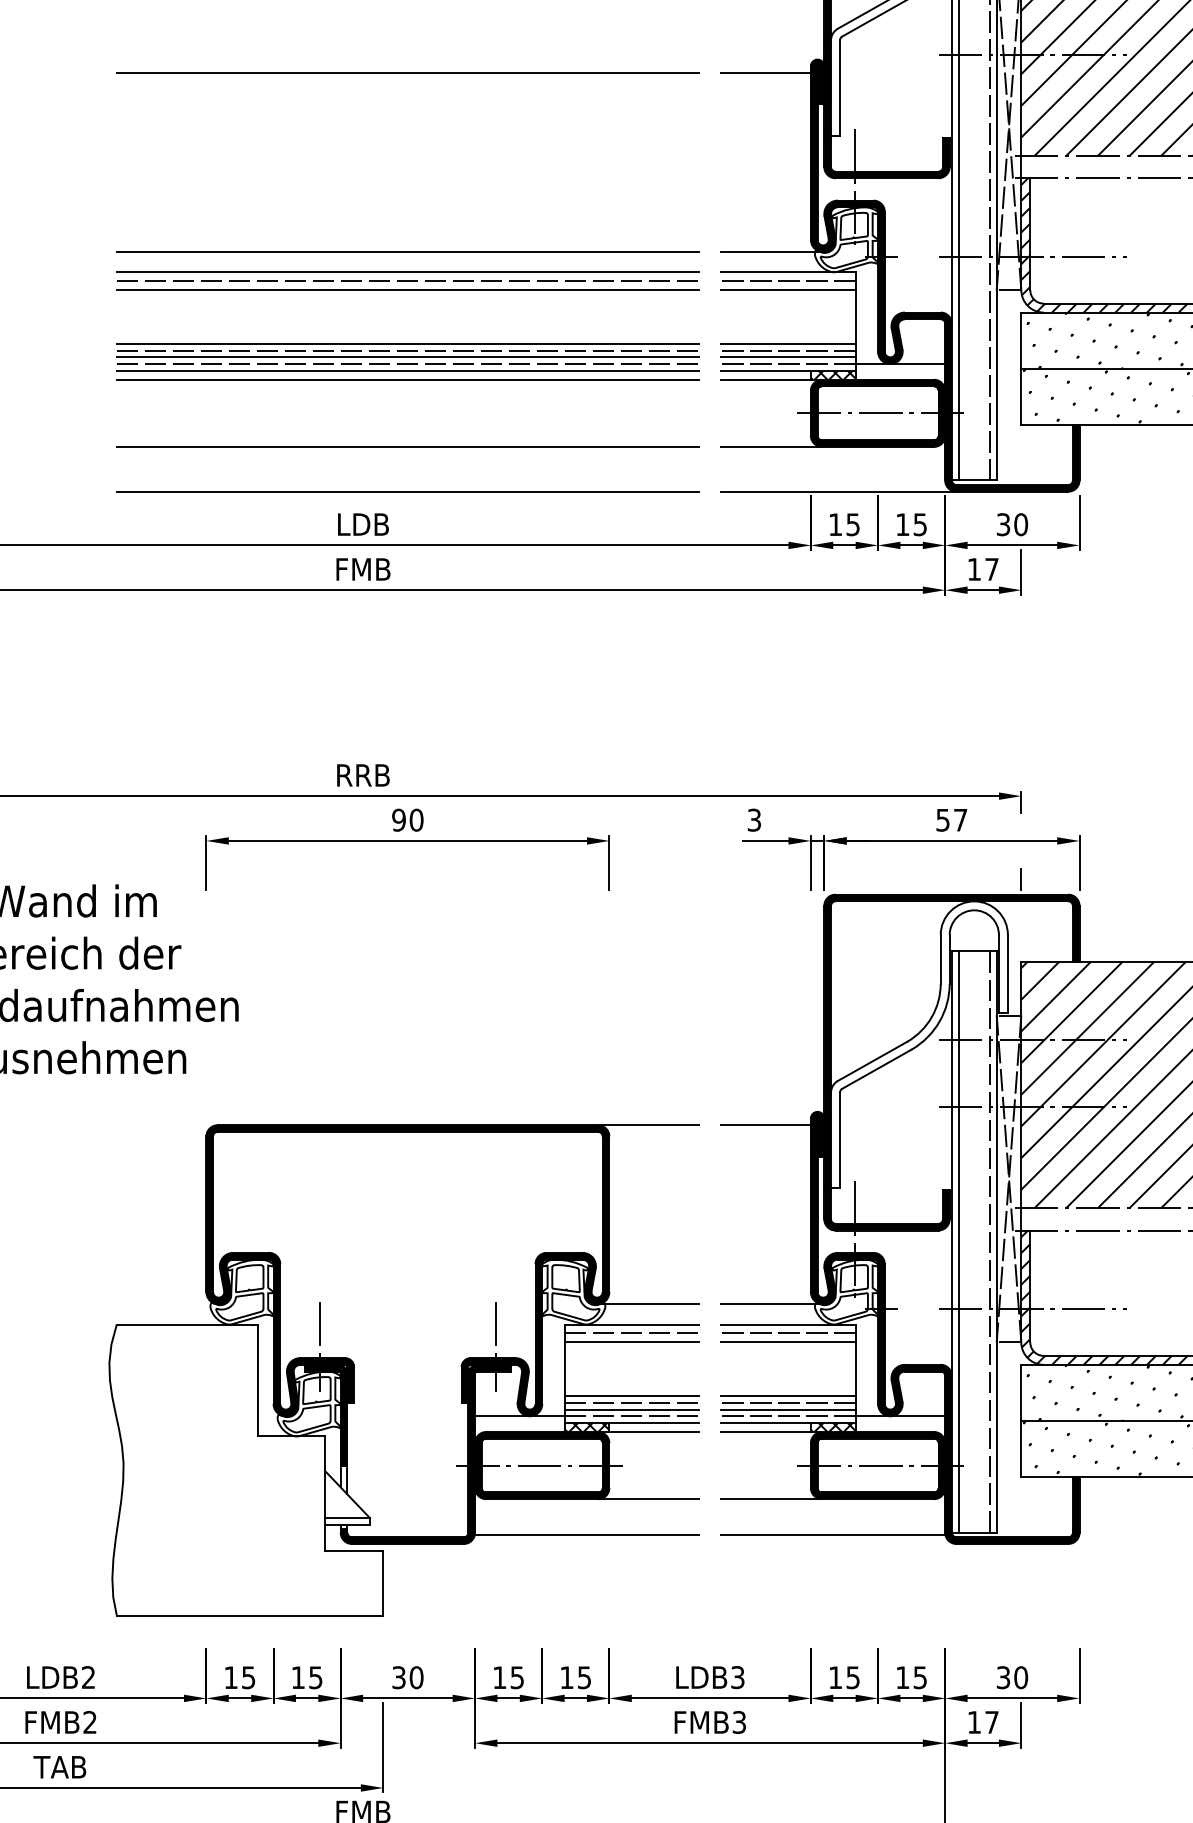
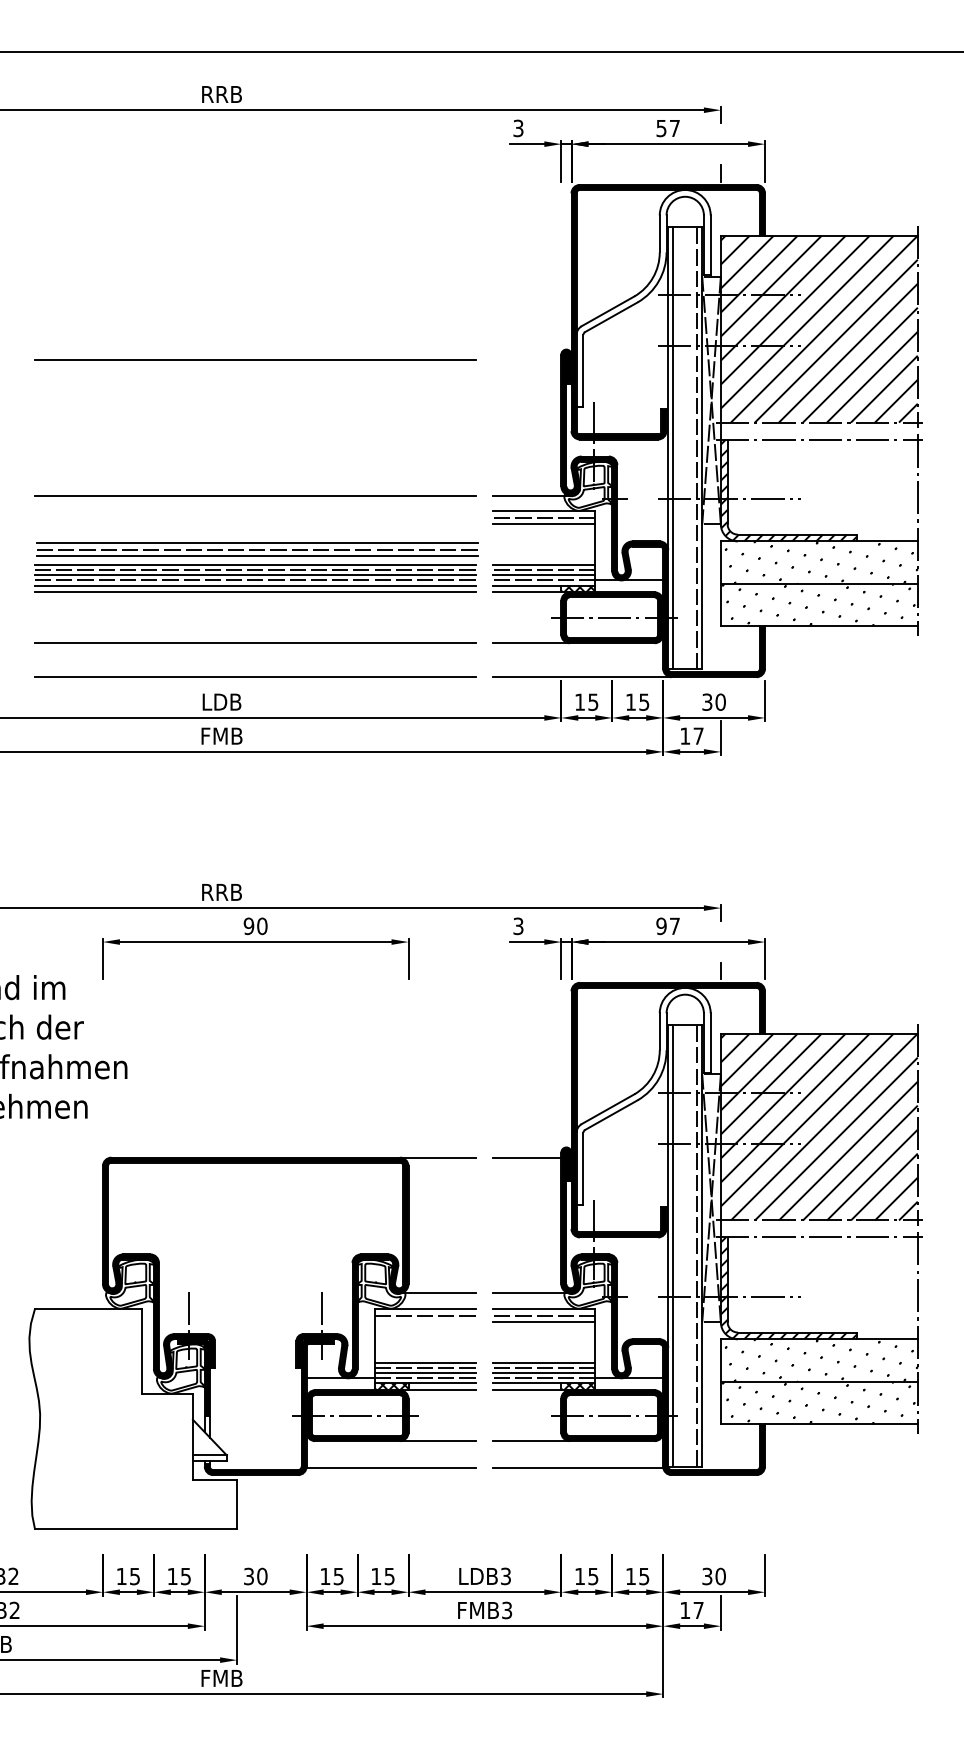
line: (766, 72) -> (527, 359), removed
part: (407, 281) -> (257, 549), moved
text: (943, 819) -> (661, 925), 57 -> 97
line: (631, 1342) -> (425, 1322), removed

